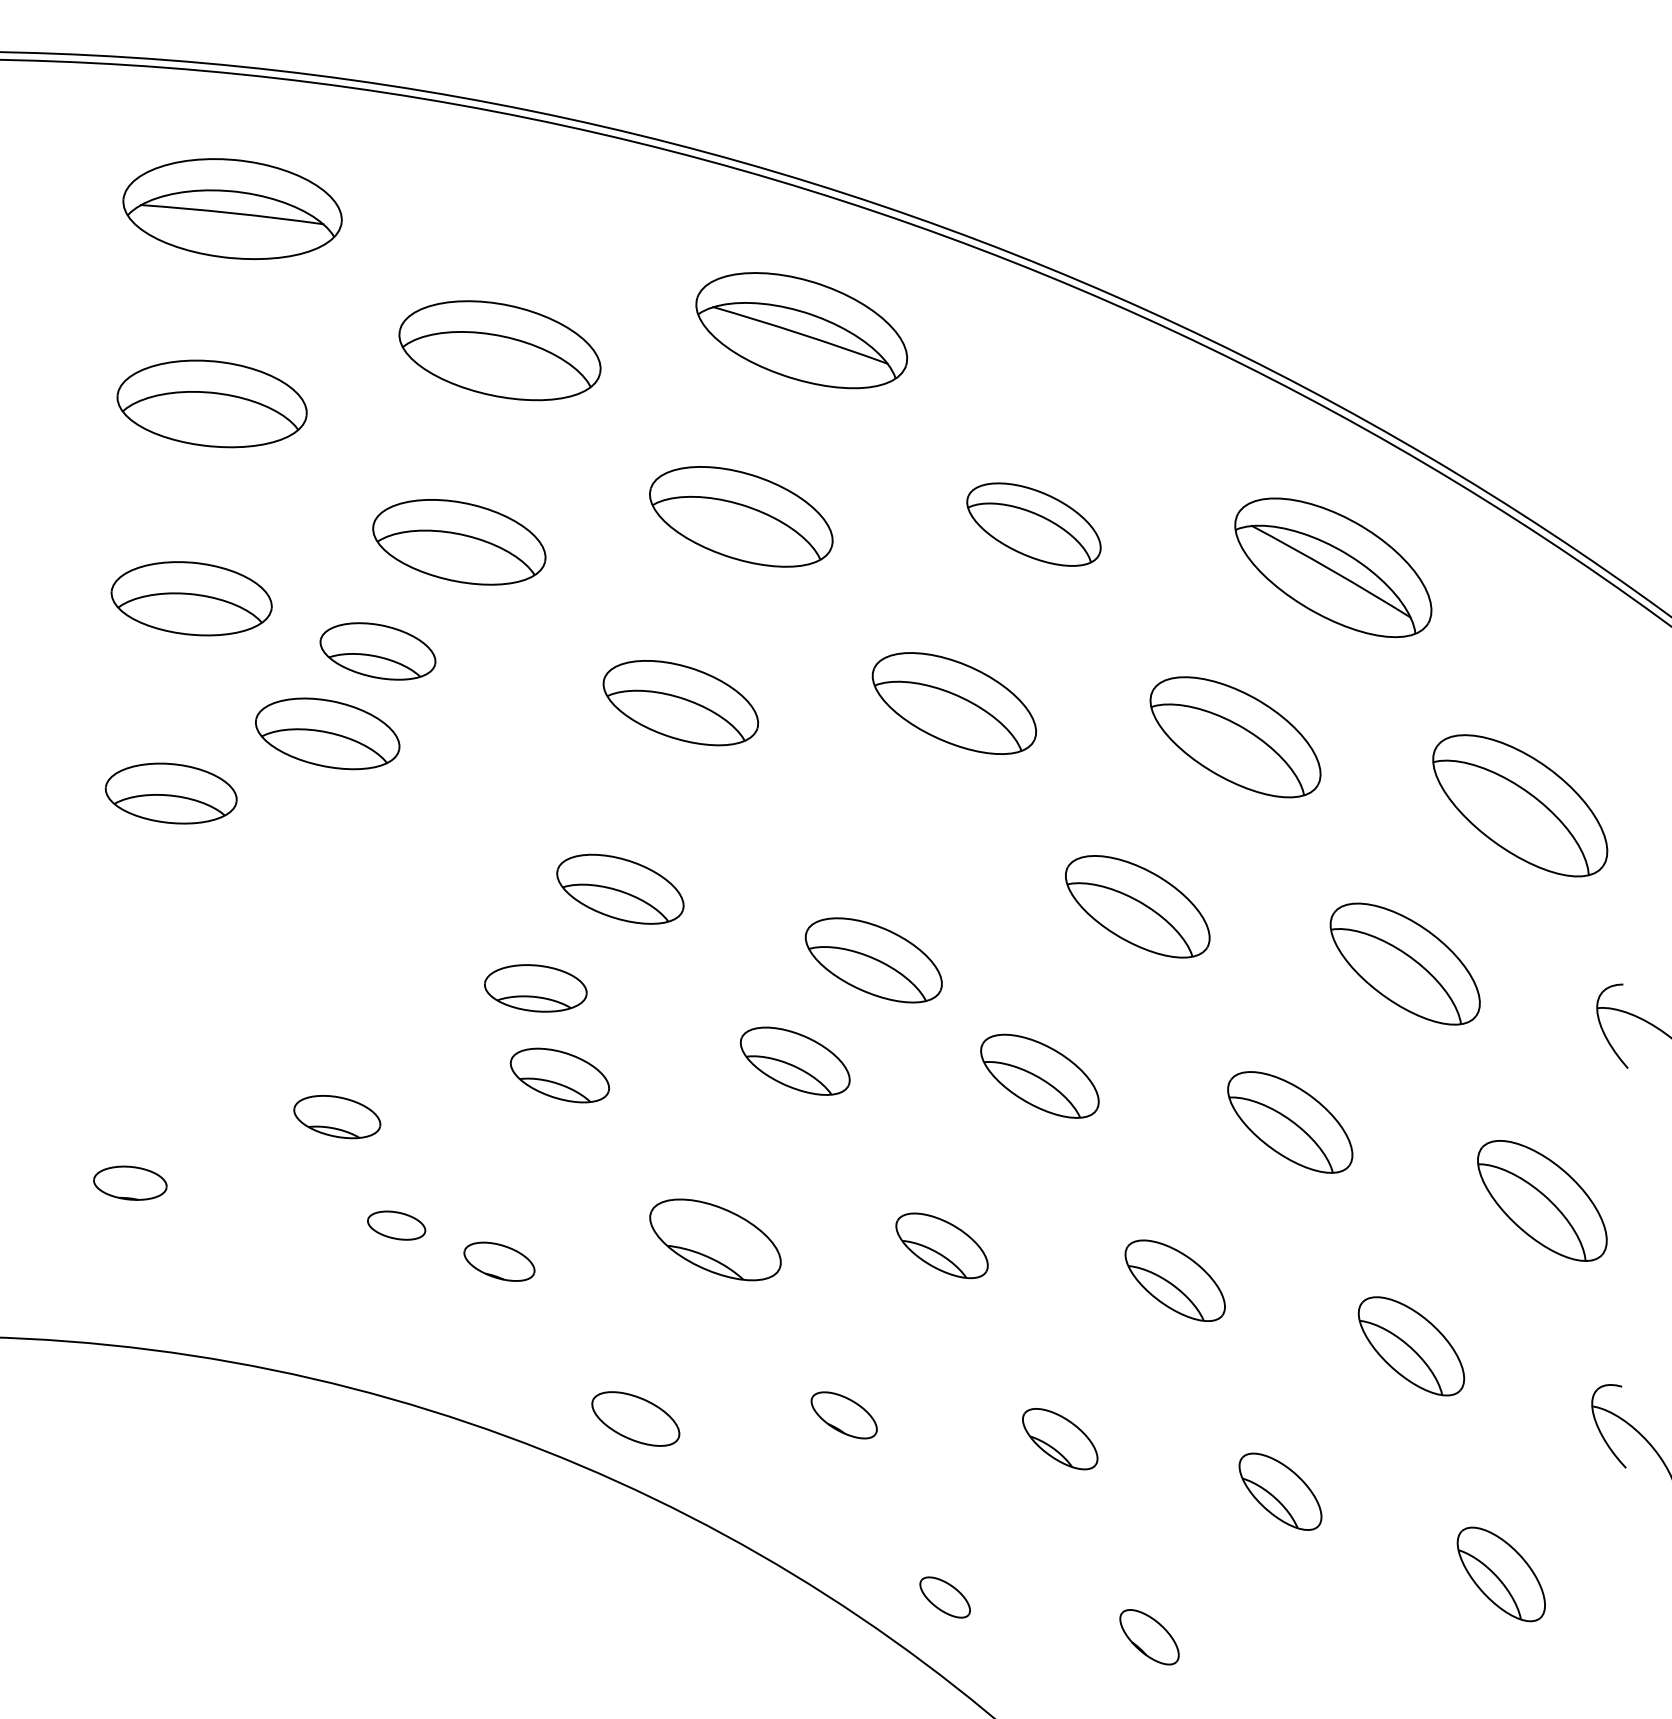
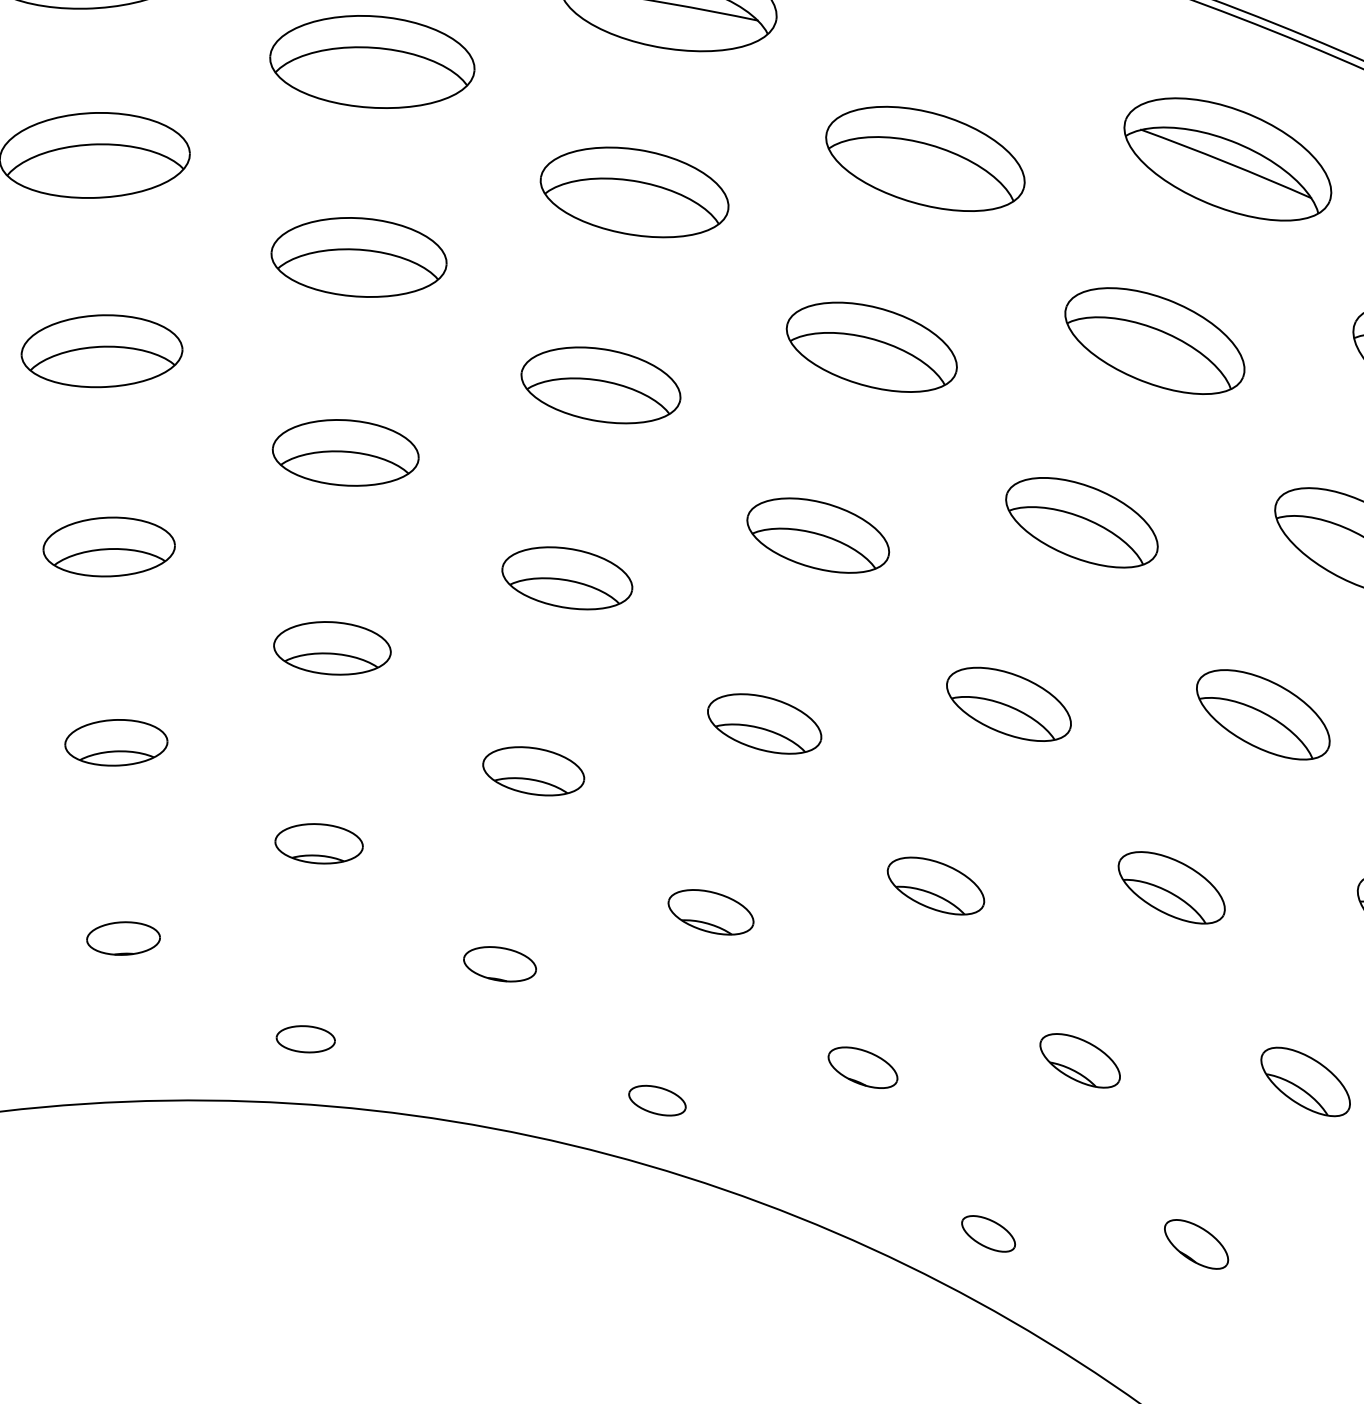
part: (1033, 524) -> (924, 159), size x1.43
part: (377, 651) -> (331, 648), moved
part: (327, 733) -> (345, 452), moved
part: (873, 960) -> (817, 535), moved
part: (535, 988) -> (116, 742), moved
part: (396, 1225) -> (305, 1039), moved
part: (715, 1240) -> (710, 912), size x0.62
part: (636, 1418) -> (657, 1100), size x0.62

